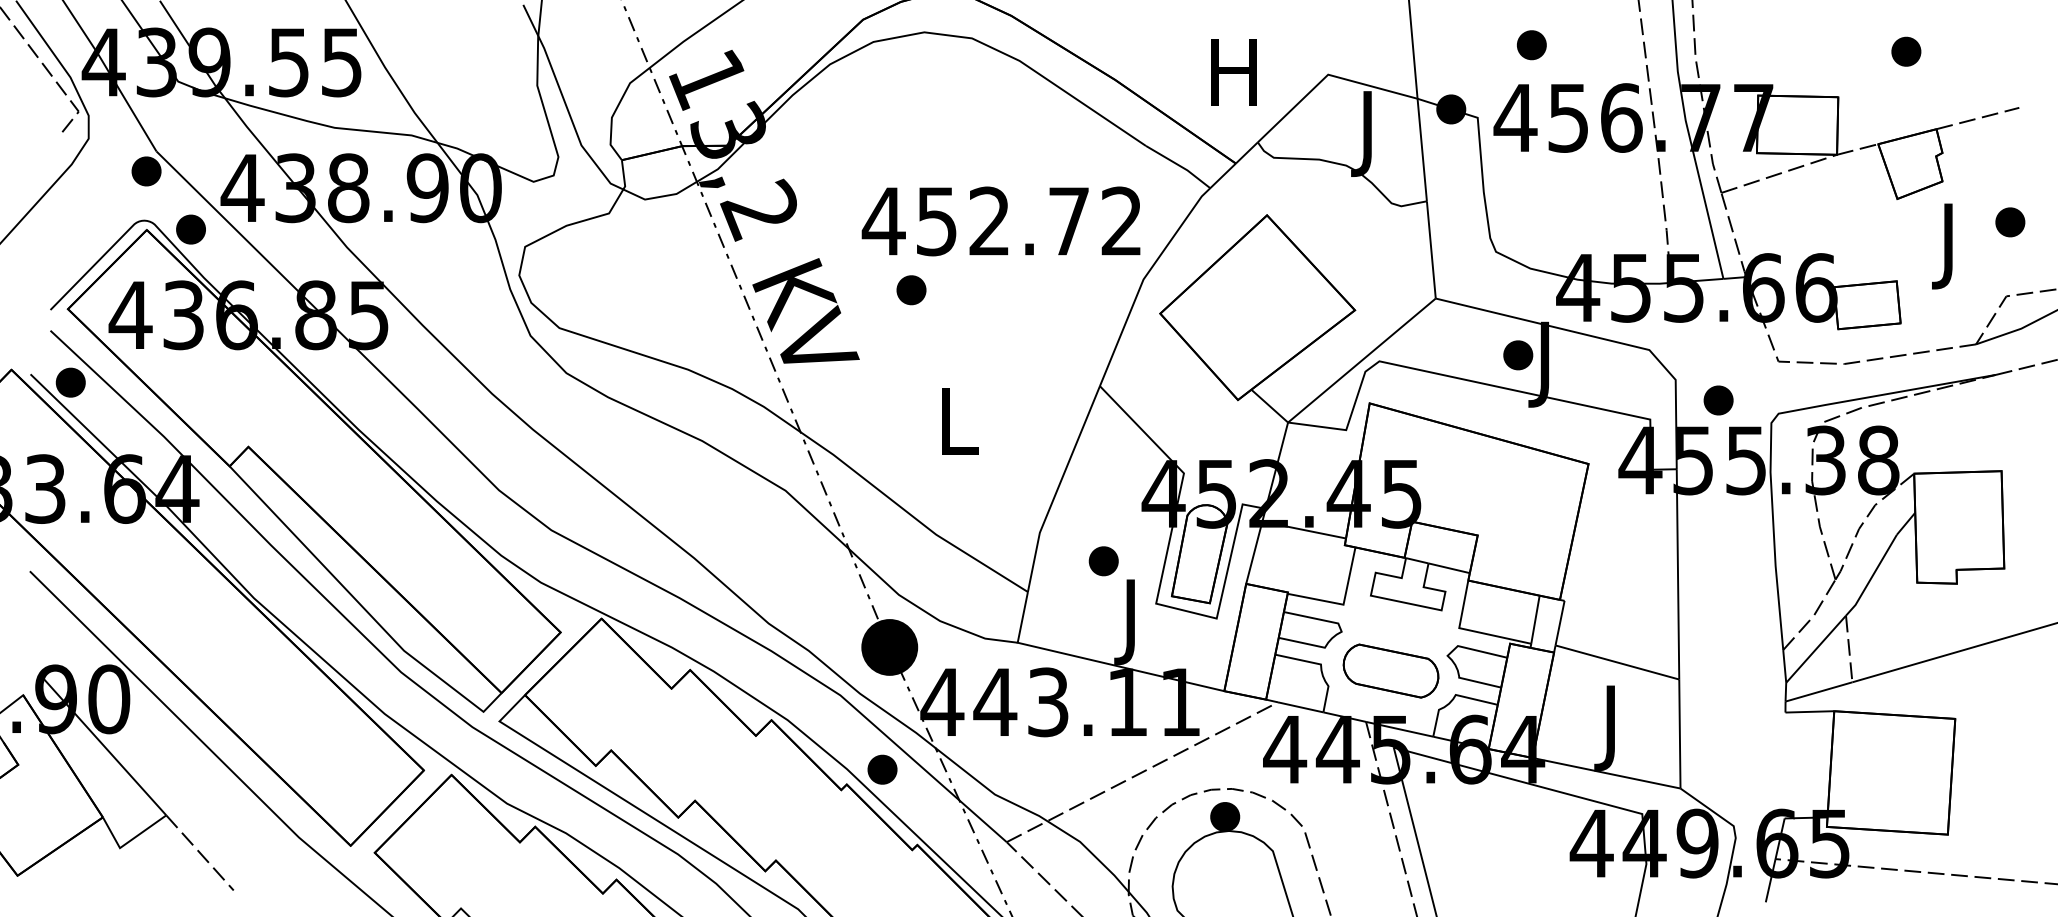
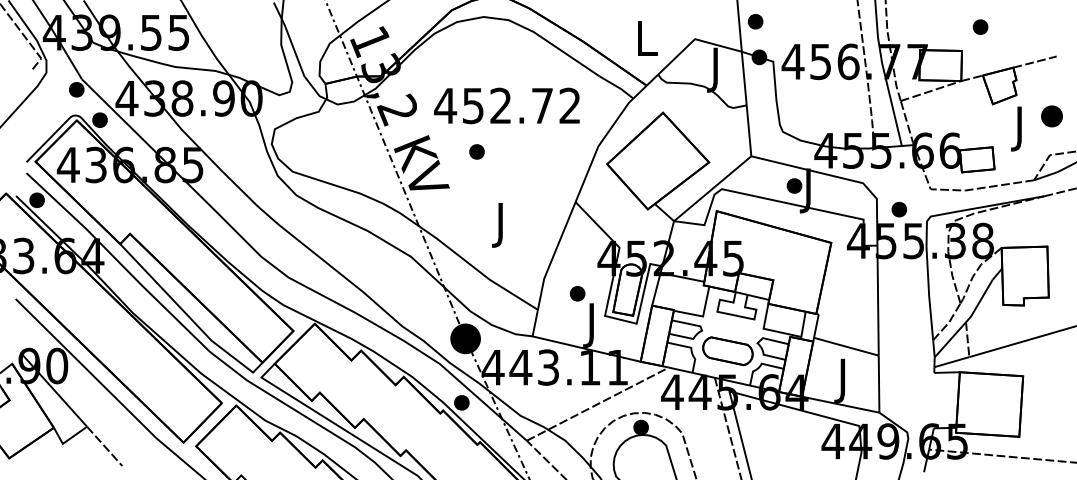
part: (1531, 44) -> (755, 21), moved
part: (1906, 50) -> (980, 26), moved
text: (1233, 73) -> (645, 38), H -> L
text: (1000, 220) -> (506, 105), moved
part: (2009, 222) -> (1051, 116), size x1.4
text: (960, 428) -> (502, 224), L -> J

